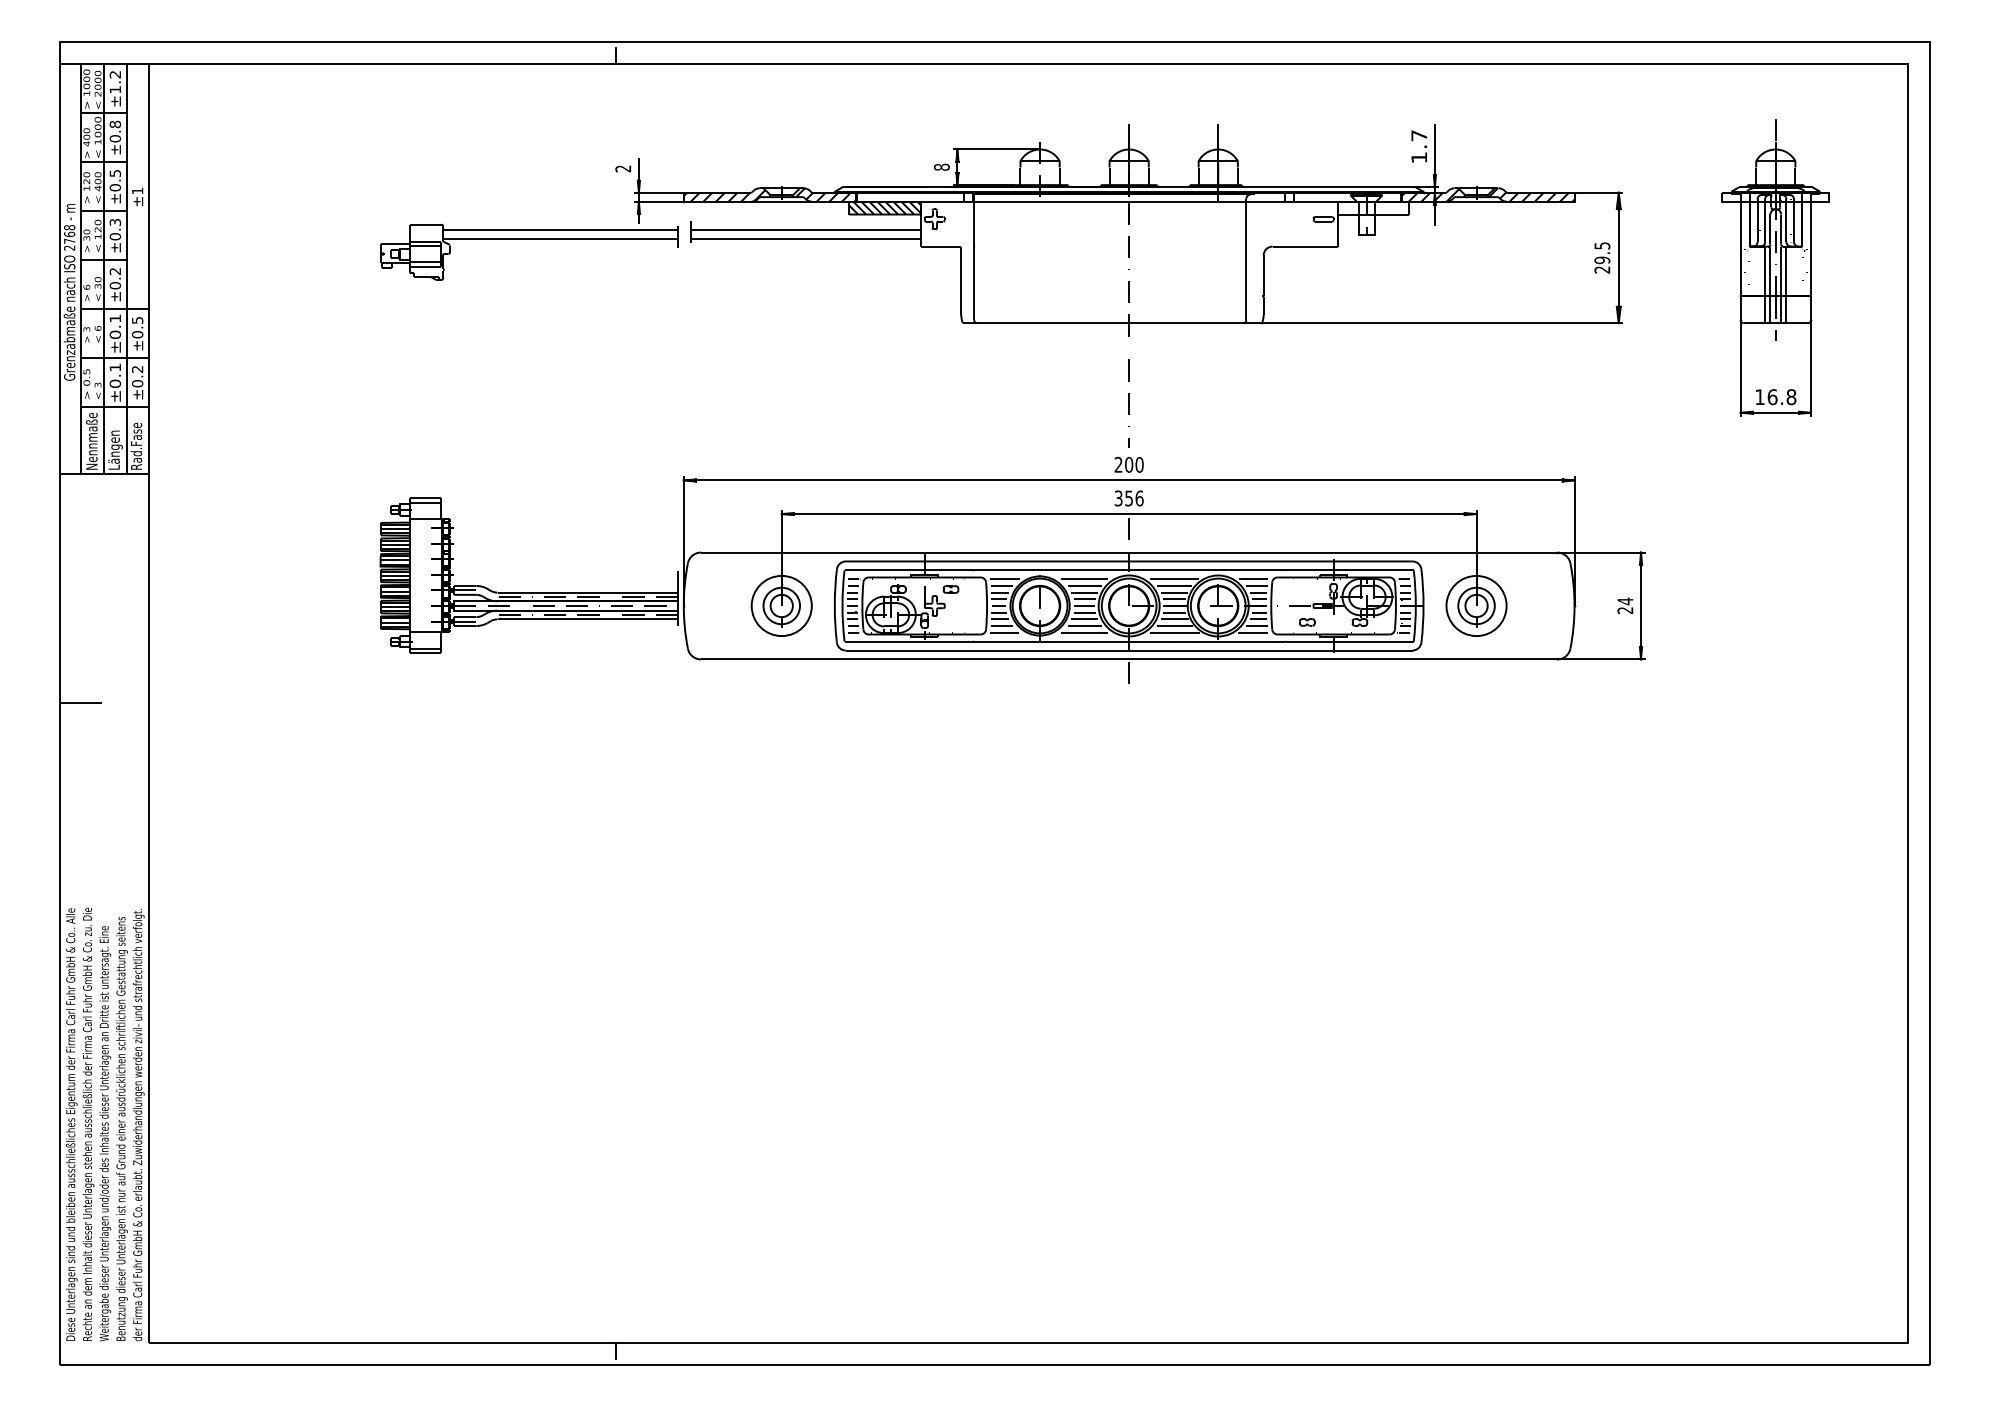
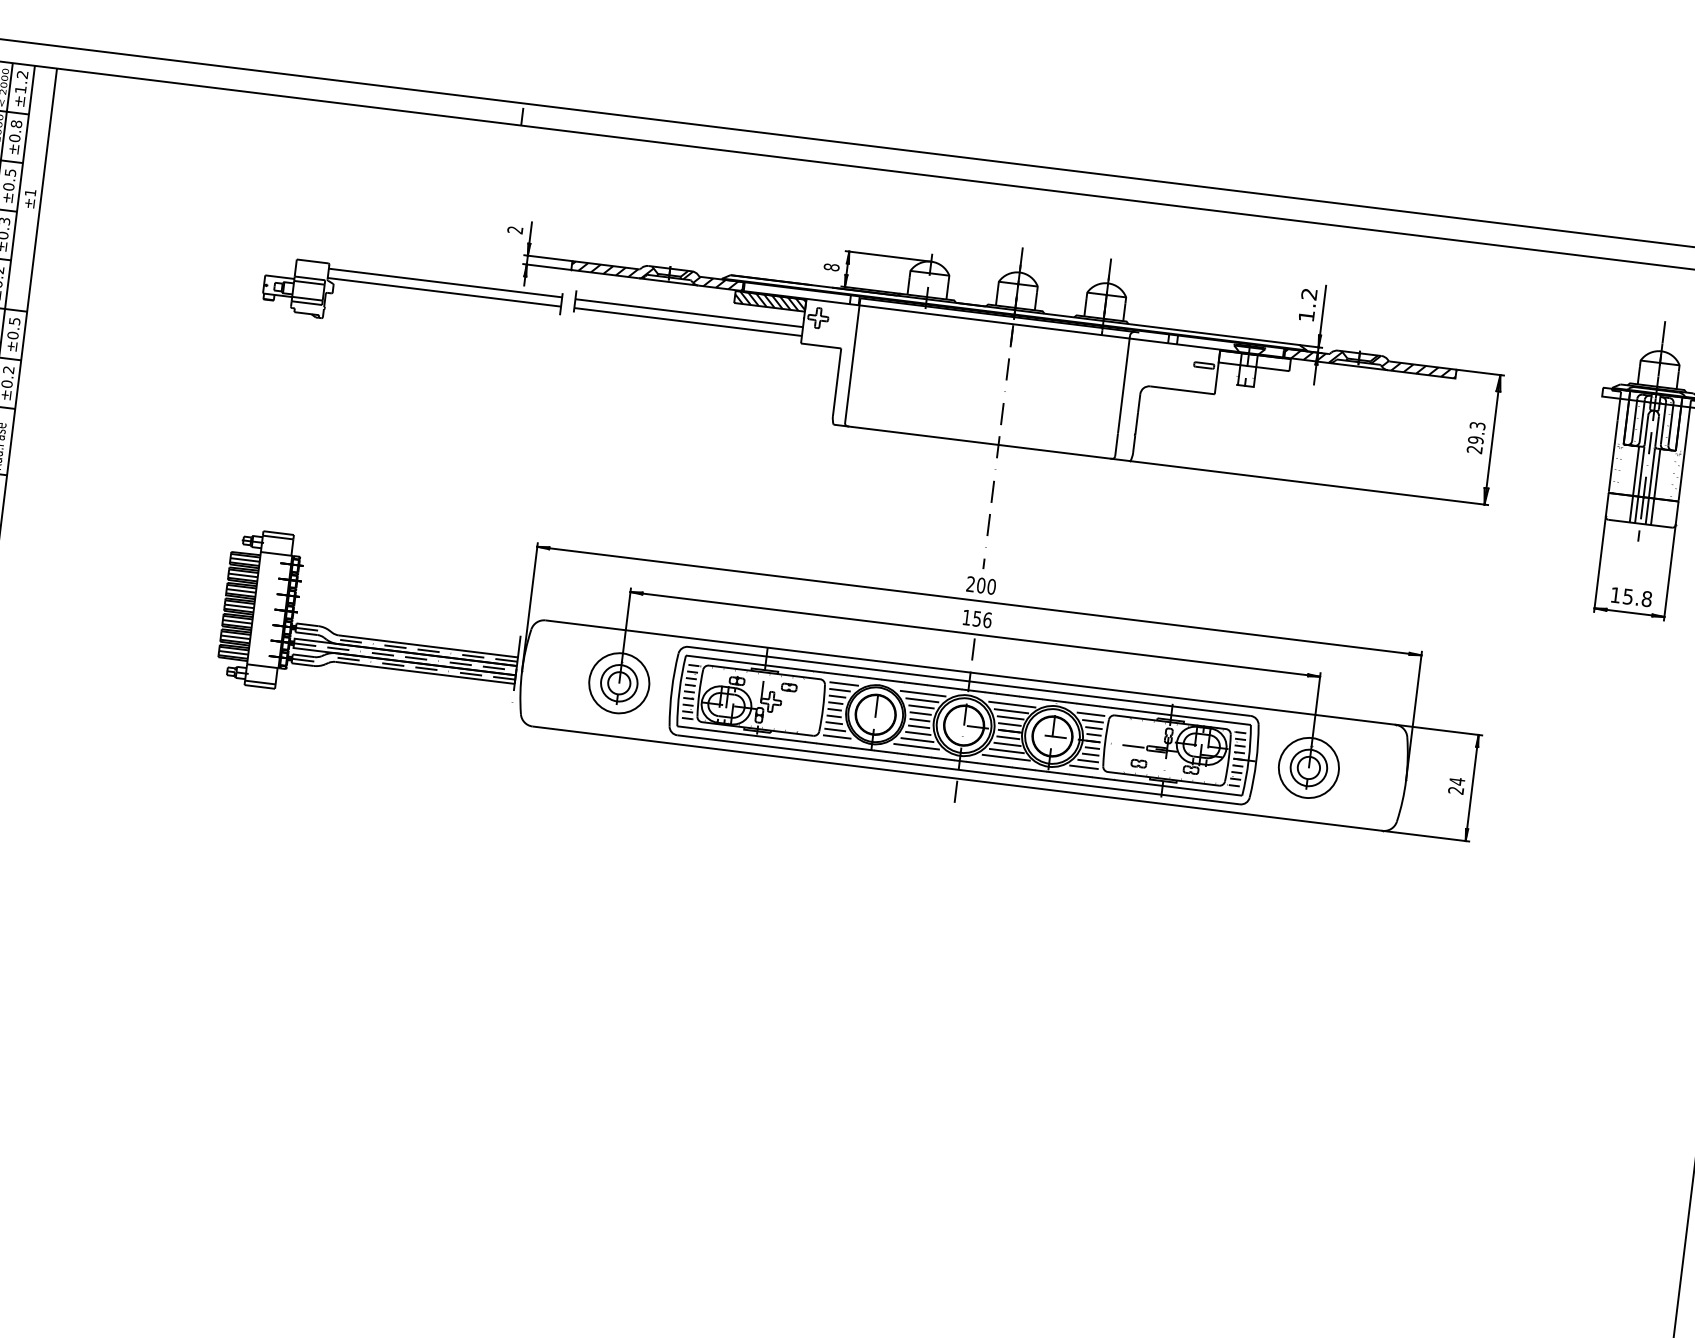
text: (1419, 135) -> (1309, 294), 1.7 -> 1.2
text: (1601, 245) -> (1476, 425), 29.5 -> 29.3
text: (1772, 397) -> (1628, 597), 16.8 -> 15.8
text: (1118, 498) -> (966, 617), 356 -> 156

